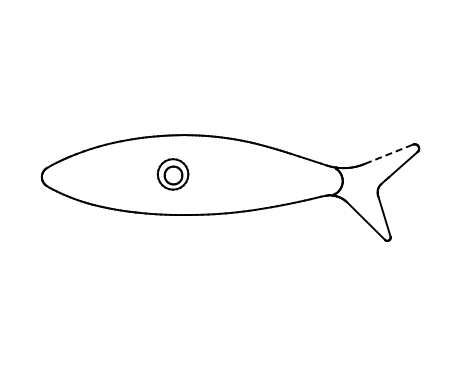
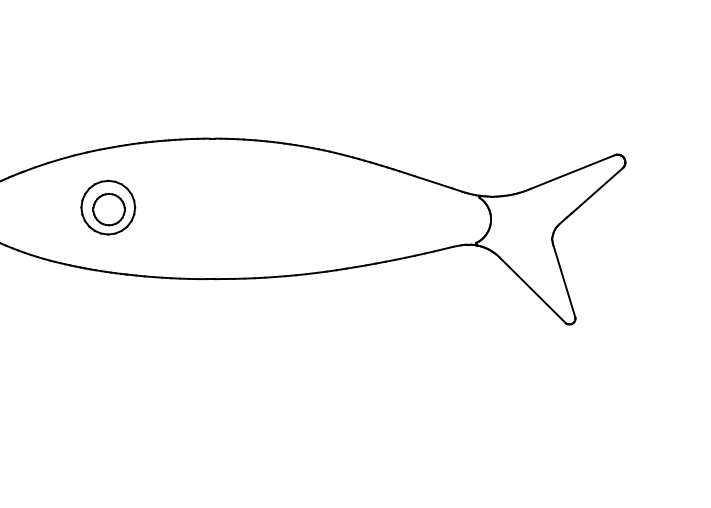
line: (389, 154) -> (573, 172), dashed -> solid
part: (172, 174) -> (107, 207), moved

